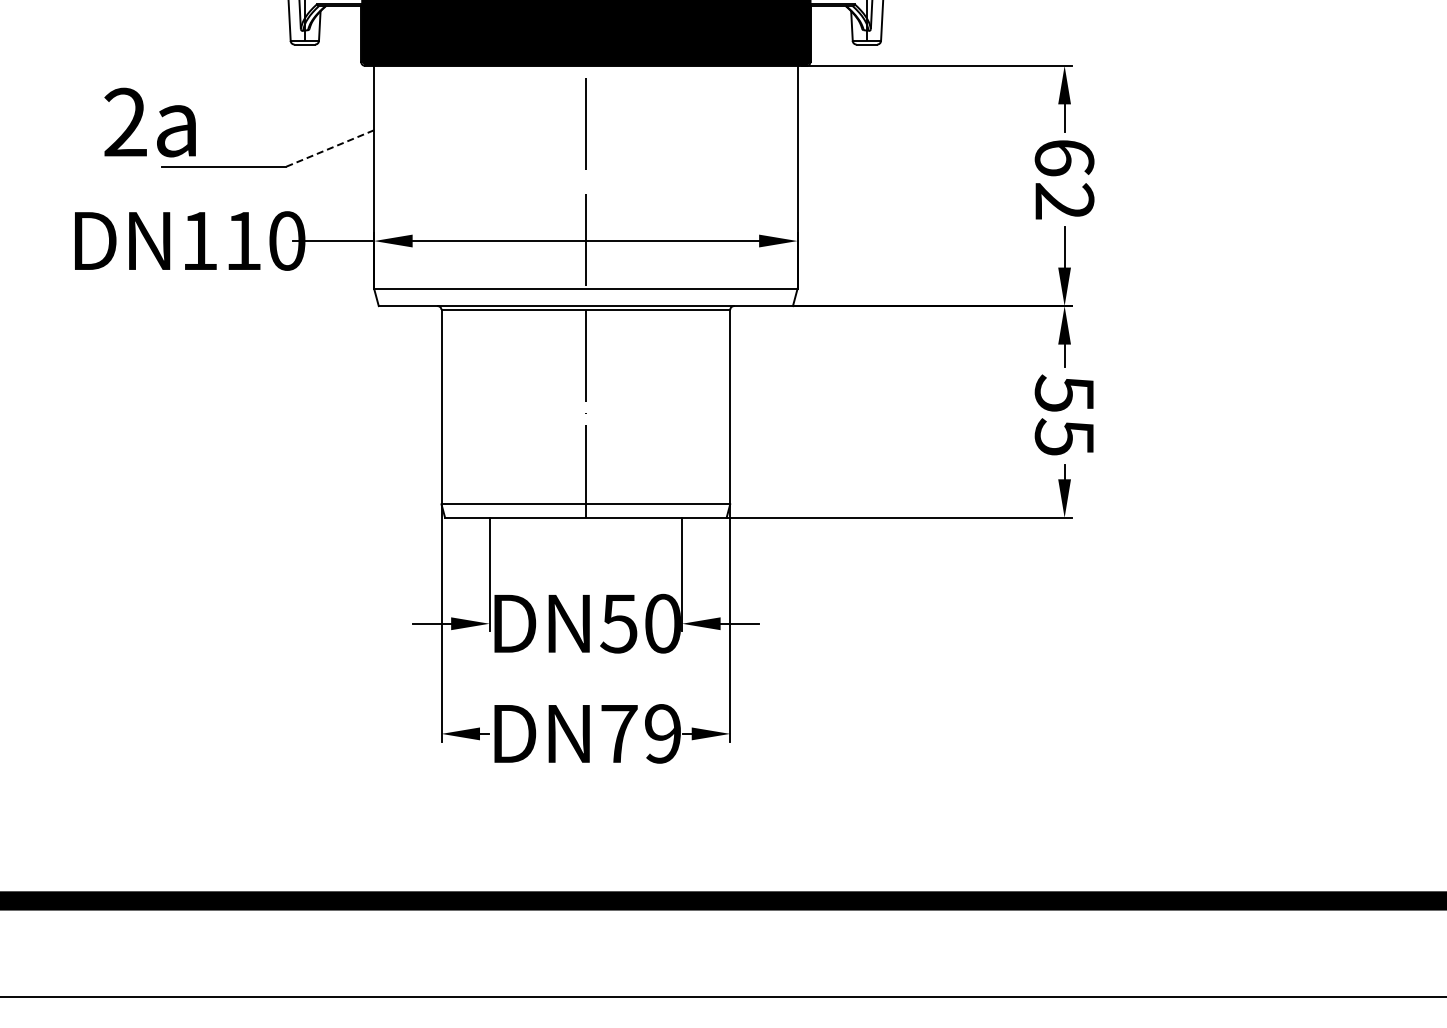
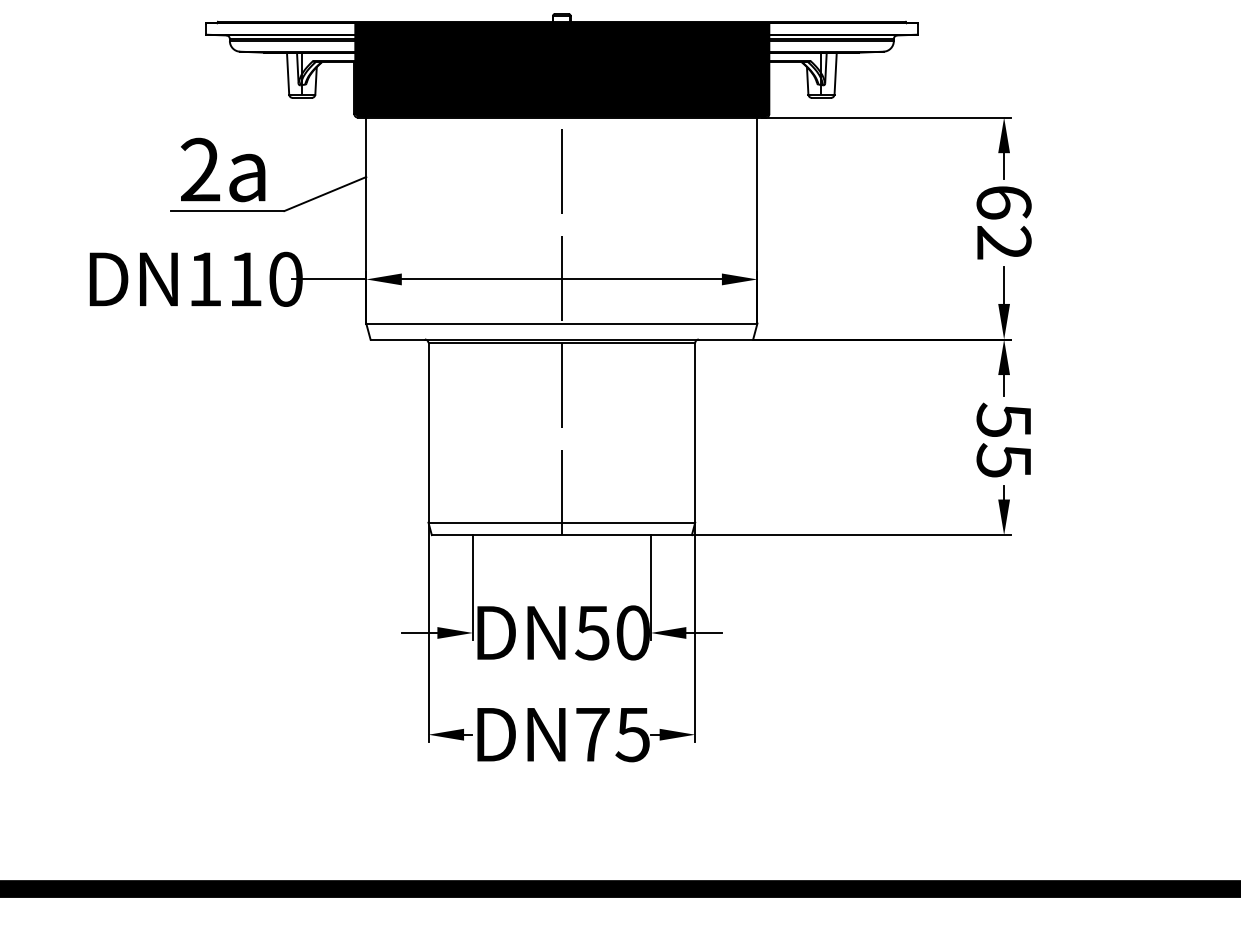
text: (149, 122) -> (222, 169), moved
line: (329, 148) -> (325, 193), dashed -> solid
text: (661, 733) -> (631, 734), DN79 -> DN75

